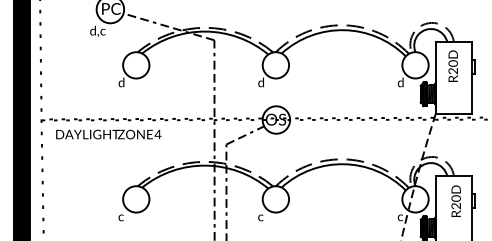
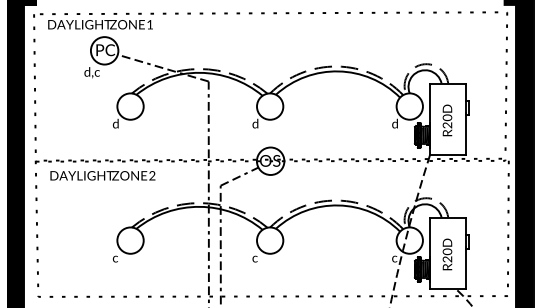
text: (453, 66) -> (447, 120), moved
text: (157, 134) -> (151, 175), 4 -> 2
text: (456, 201) -> (447, 254), moved

